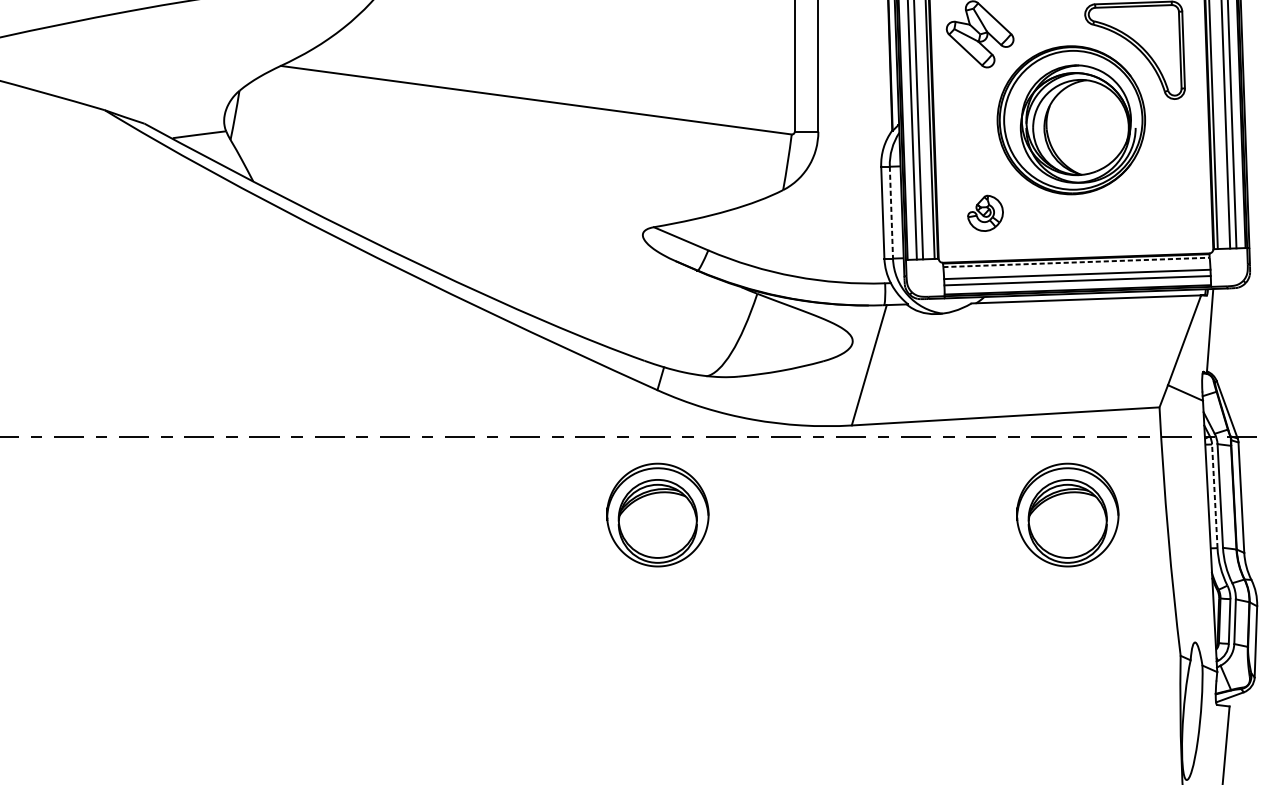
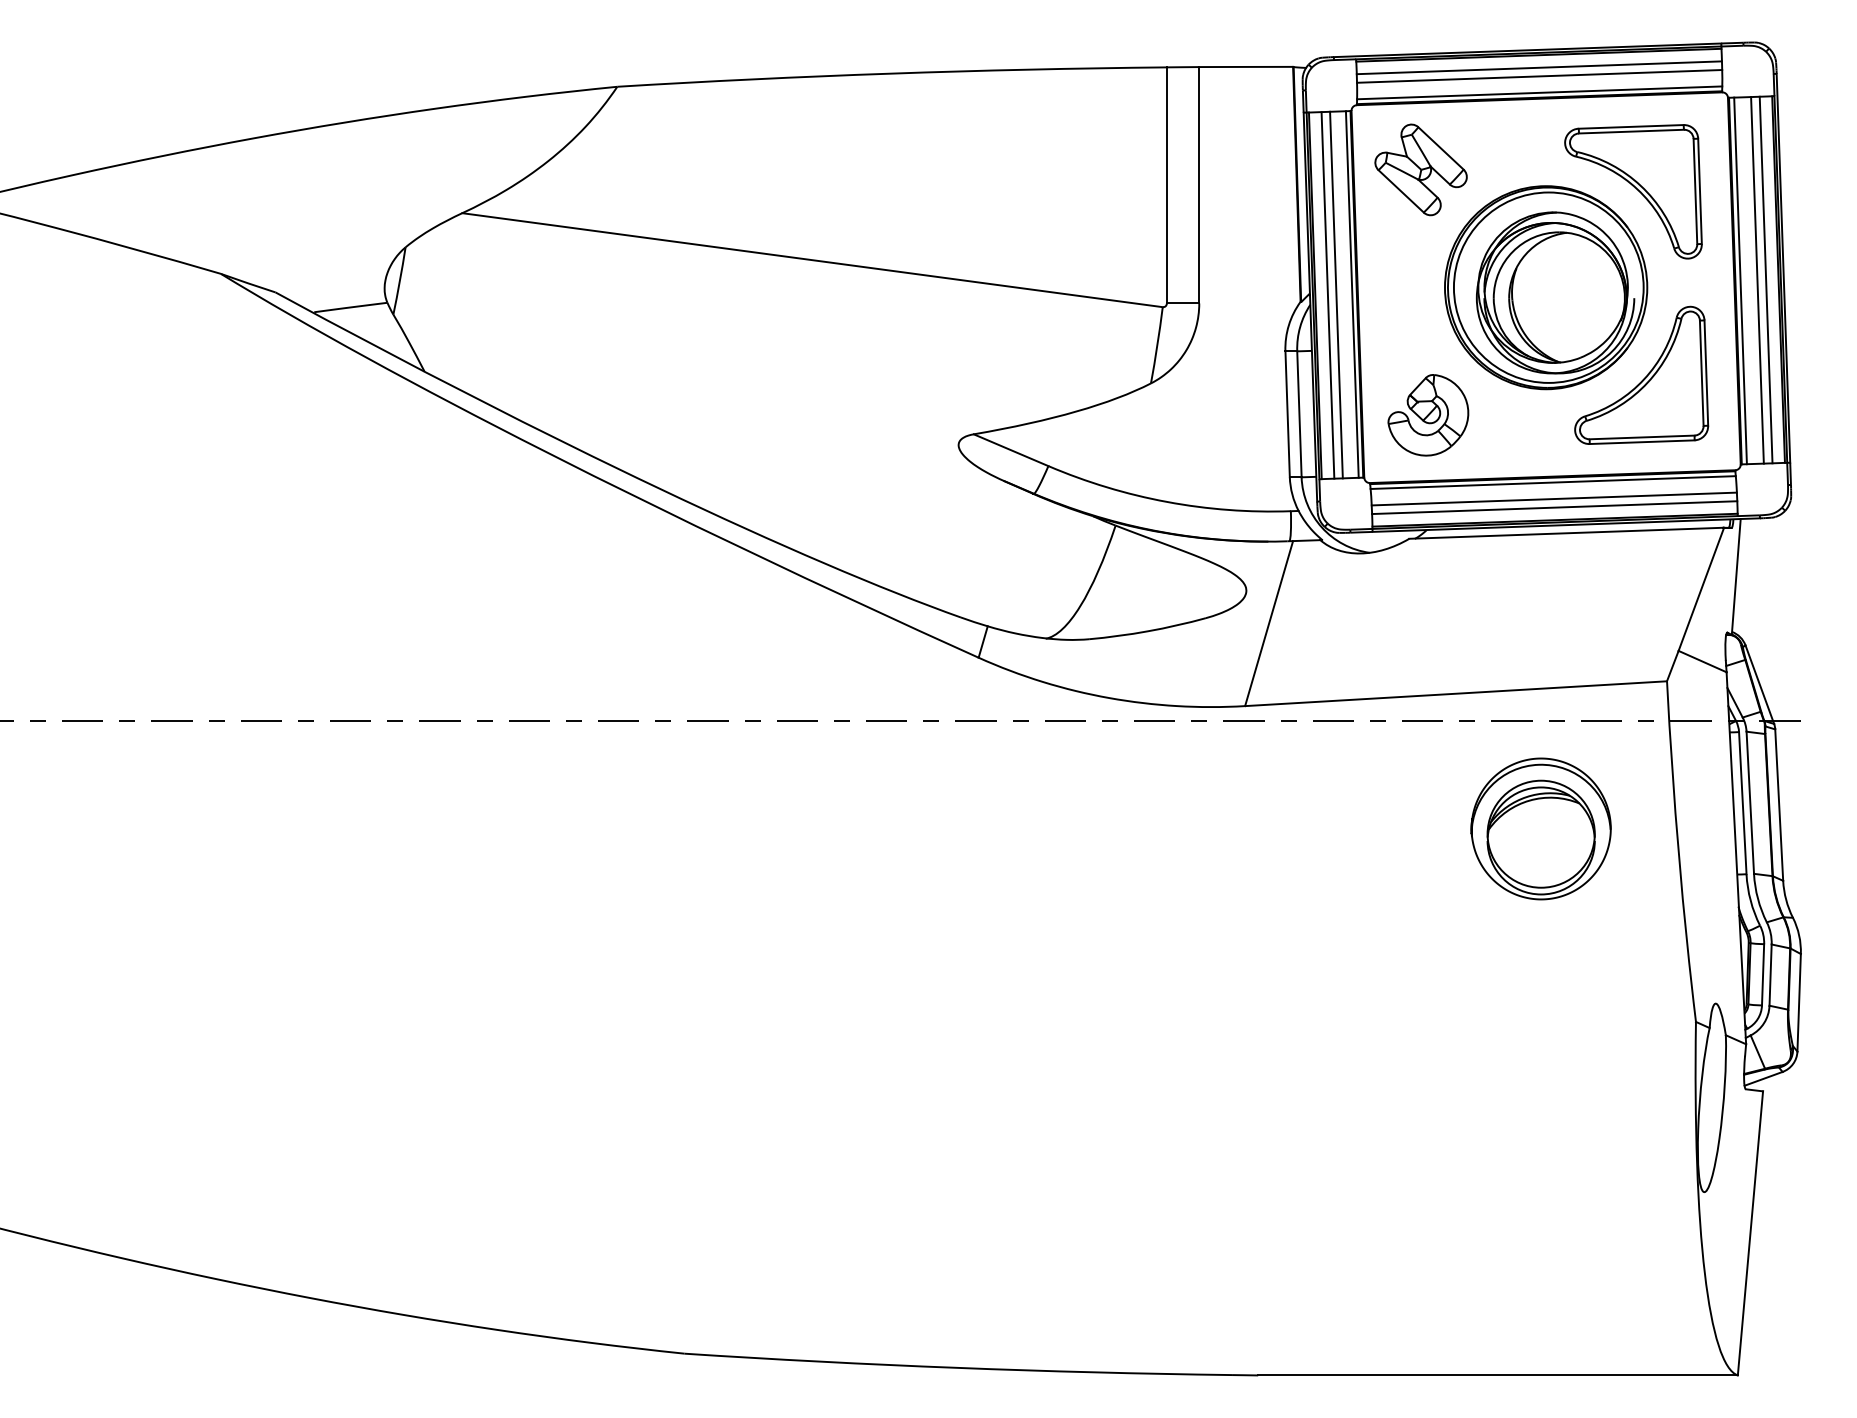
part: (1140, 183) -> (1641, 374), added
line: (891, 212) -> (1299, 414), dashed -> solid
part: (985, 213) -> (1428, 415), size x1.67
line: (1076, 262) -> (1553, 482), dashed -> solid
line: (1214, 495) -> (1742, 802), dashed -> solid
part: (657, 514) -> (978, 828), removed

